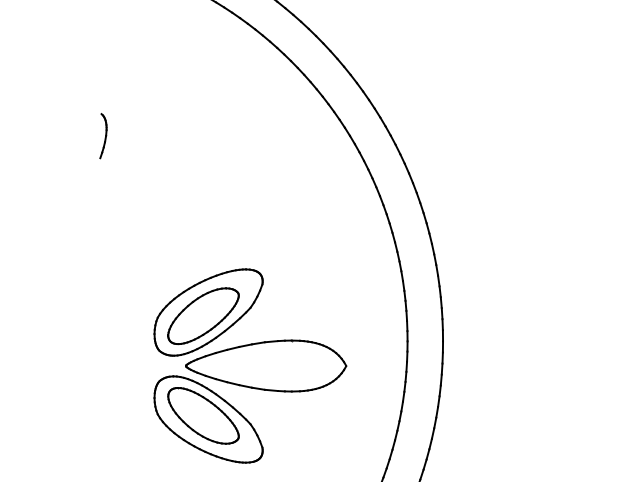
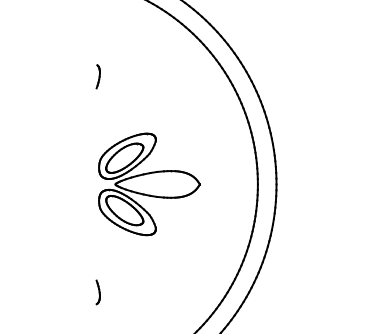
part: (250, 366) -> (149, 184), moved

